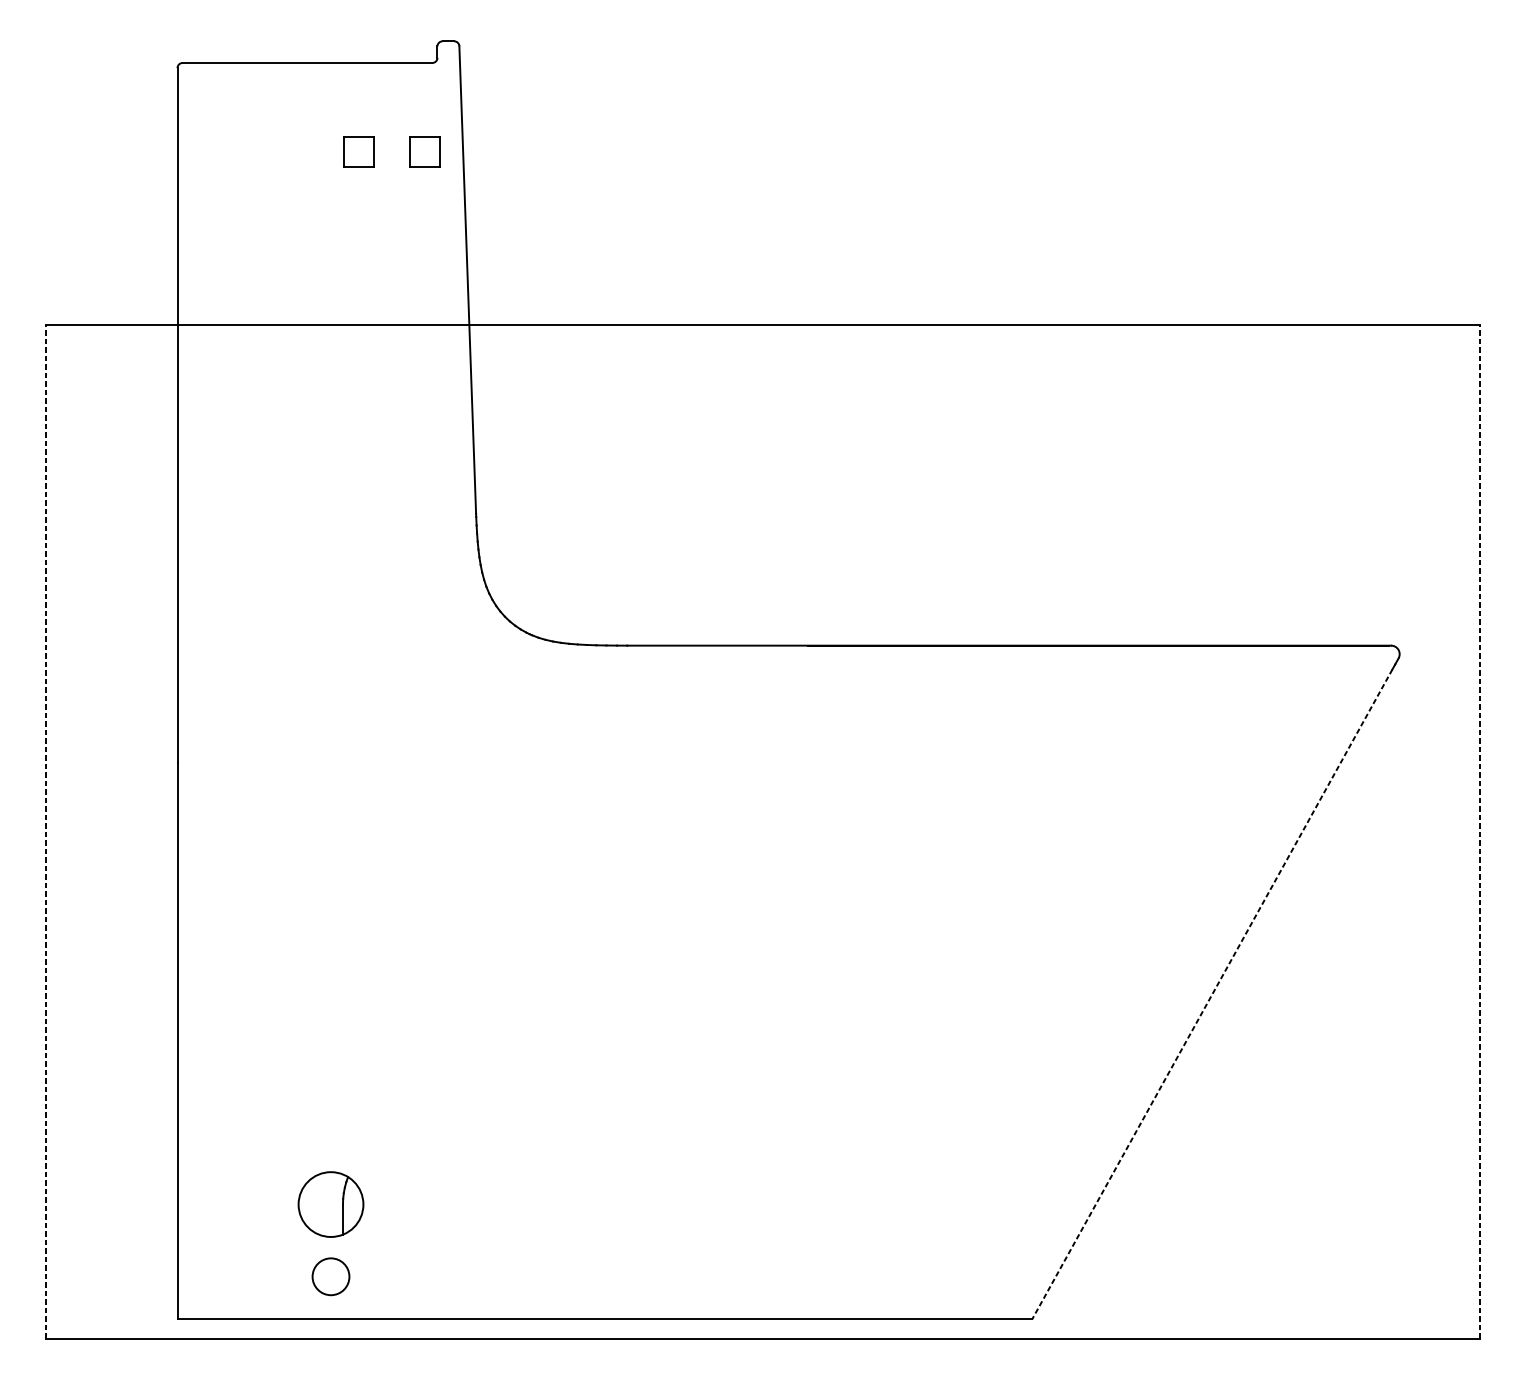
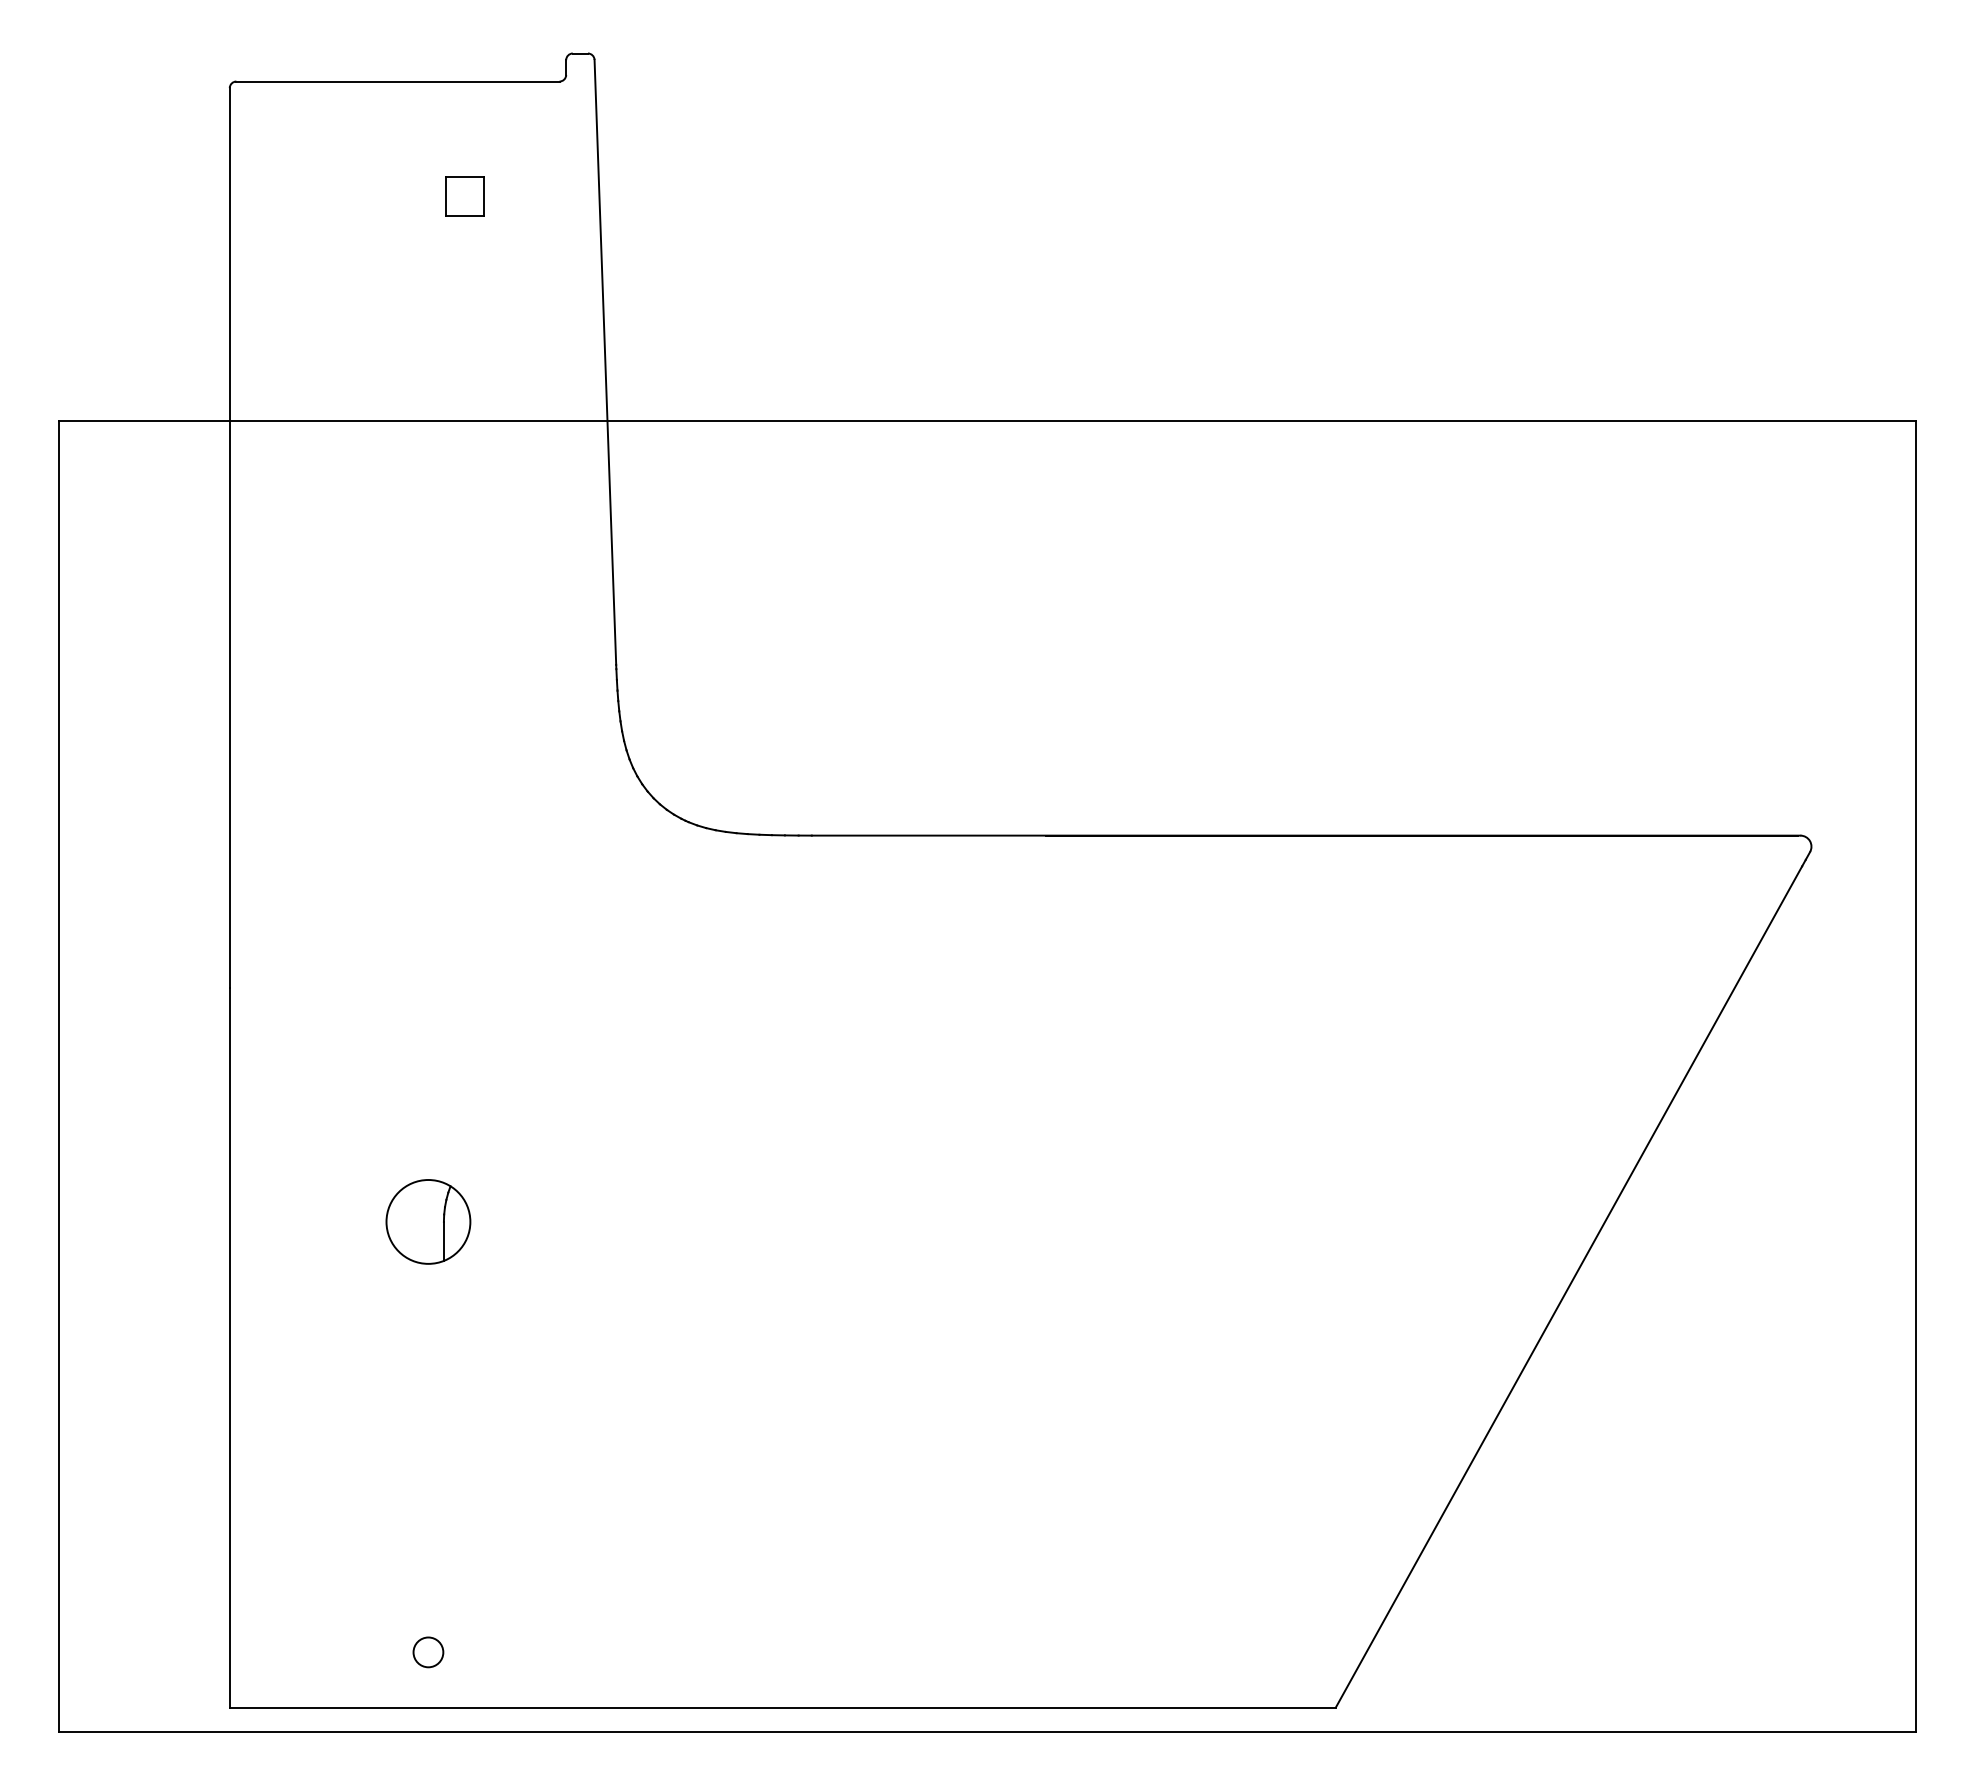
part: (424, 151) -> (549, 196), removed
line: (45, 831) -> (59, 1076), dashed -> solid
line: (1480, 831) -> (1915, 1076), dashed -> solid
line: (1211, 994) -> (1568, 1286), dashed -> solid
part: (331, 1204) -> (428, 1221), moved
circle: (331, 1276) -> (428, 1652), size x0.62

